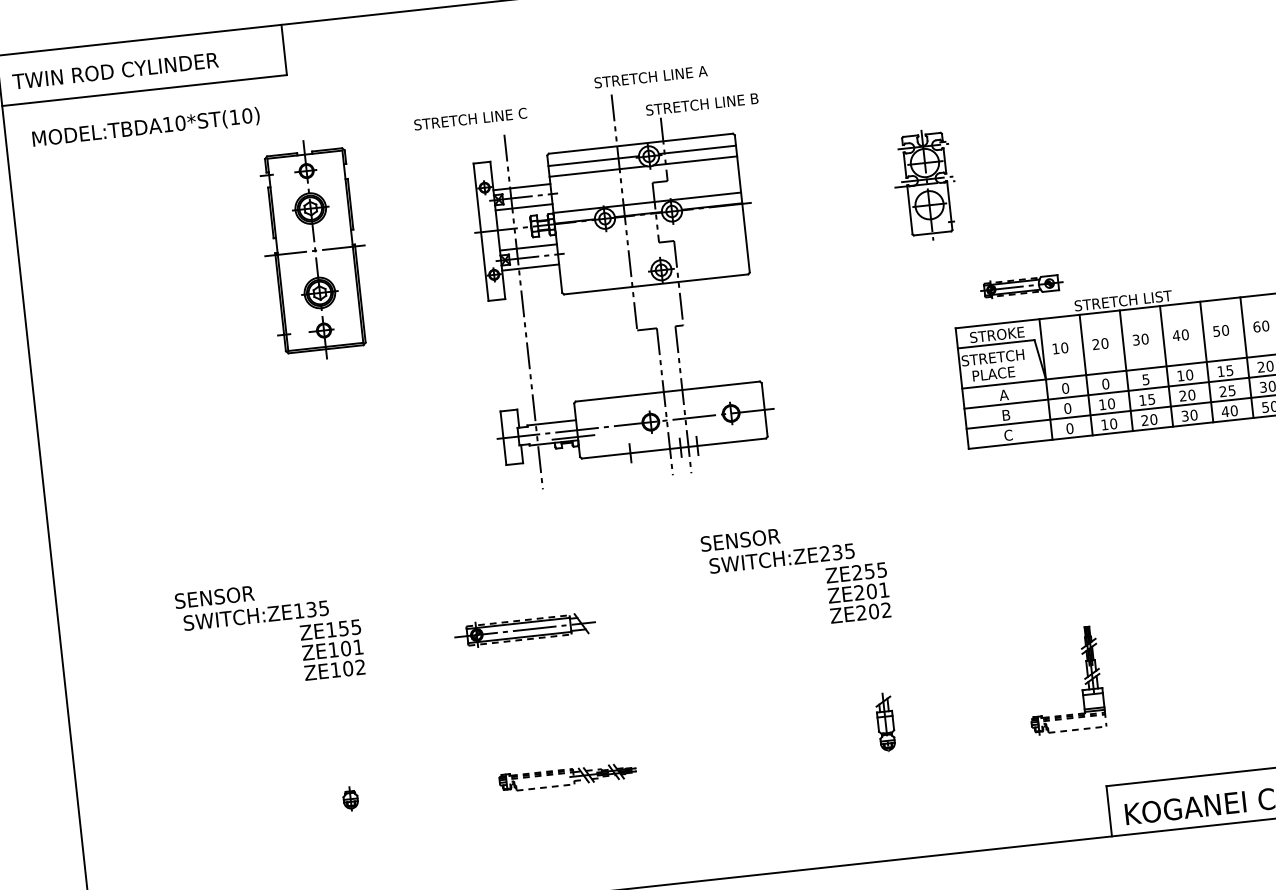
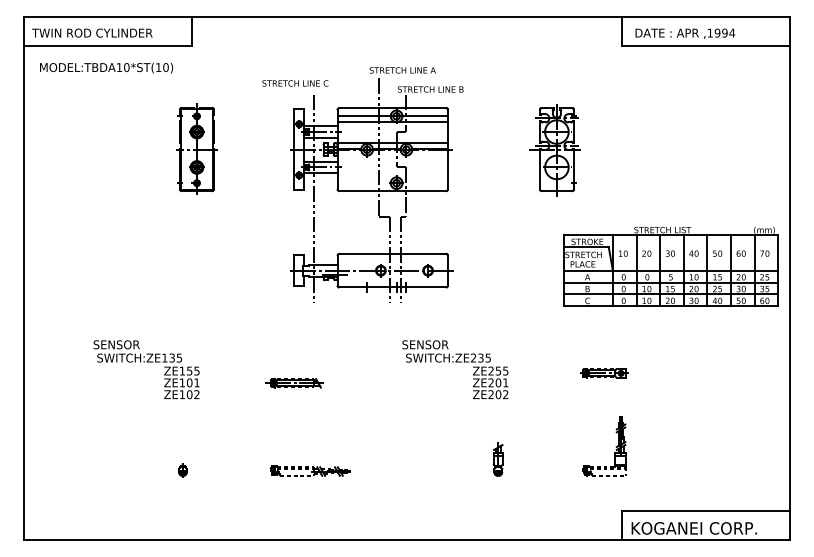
part: (924, 185) -> (554, 150), size x1.43
part: (314, 248) -> (196, 148), size x0.71
part: (1021, 286) -> (604, 373), moved
part: (524, 630) -> (294, 383), size x0.71

